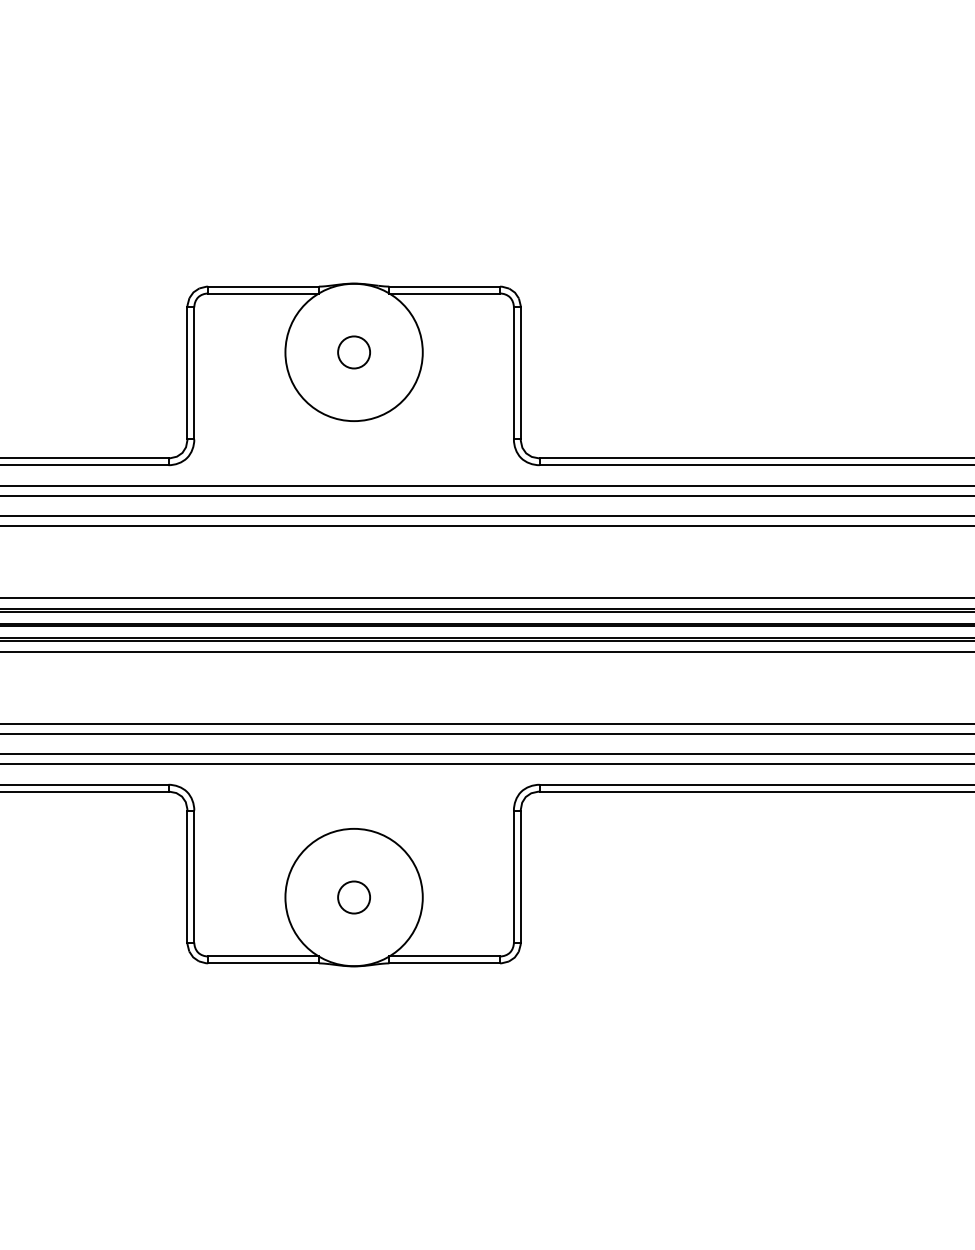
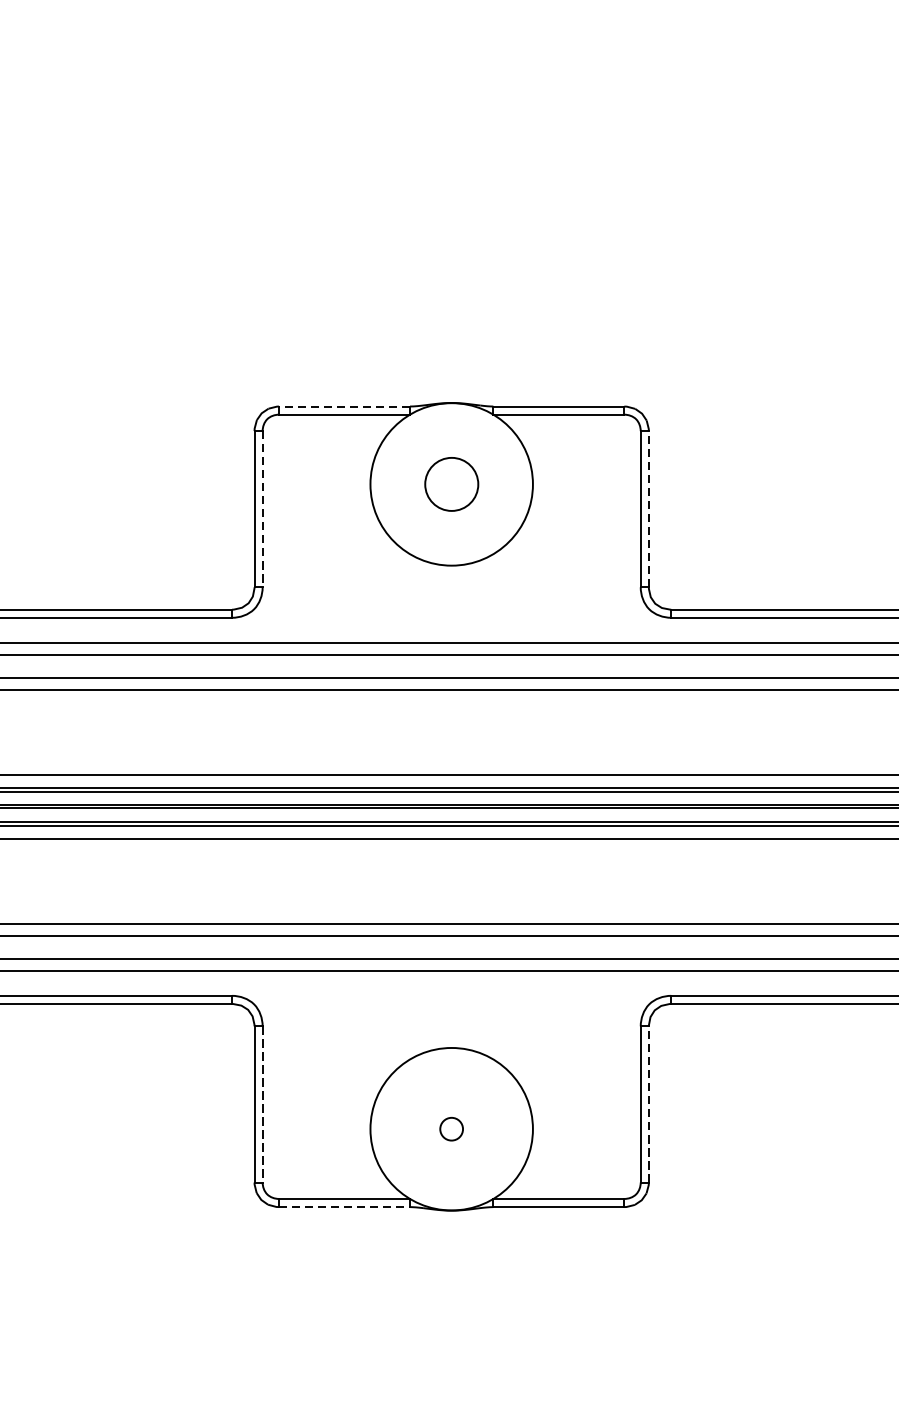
line: (263, 286) -> (344, 406), solid -> dashed
circle: (353, 352) -> (450, 484), size x1.4
line: (520, 372) -> (648, 508), solid -> dashed
line: (194, 373) -> (262, 509), solid -> dashed
line: (520, 876) -> (648, 1104), solid -> dashed
line: (194, 877) -> (262, 1105), solid -> dashed
circle: (353, 897) -> (450, 1129), size x0.6
line: (264, 963) -> (345, 1207), solid -> dashed

